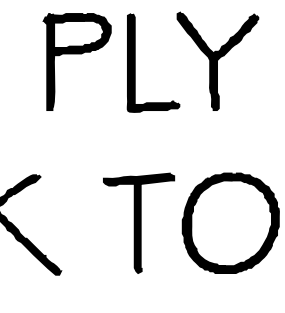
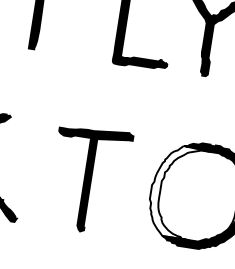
part: (139, 222) -> (89, 179), moved
fill: (207, 222) -> (177, 191), removed

